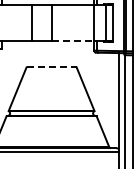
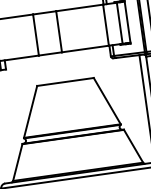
line: (72, 41) -> (84, 49), dashed -> solid
line: (52, 67) -> (66, 81), dashed -> solid

